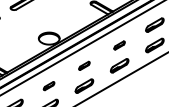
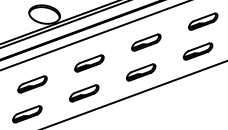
part: (119, 45) -> (146, 42), size x1.67
part: (84, 65) -> (89, 63), size x1.67
part: (48, 85) -> (31, 83), size x1.67

